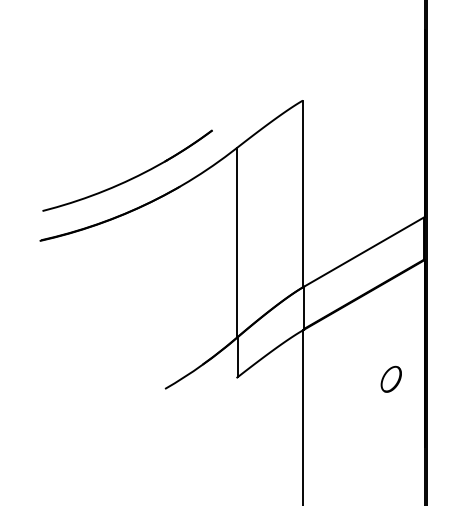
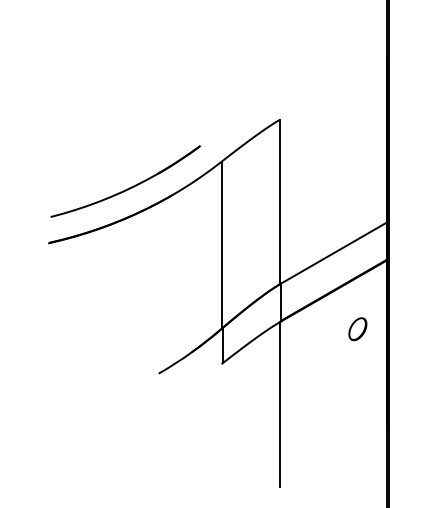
part: (390, 379) -> (357, 329), moved

